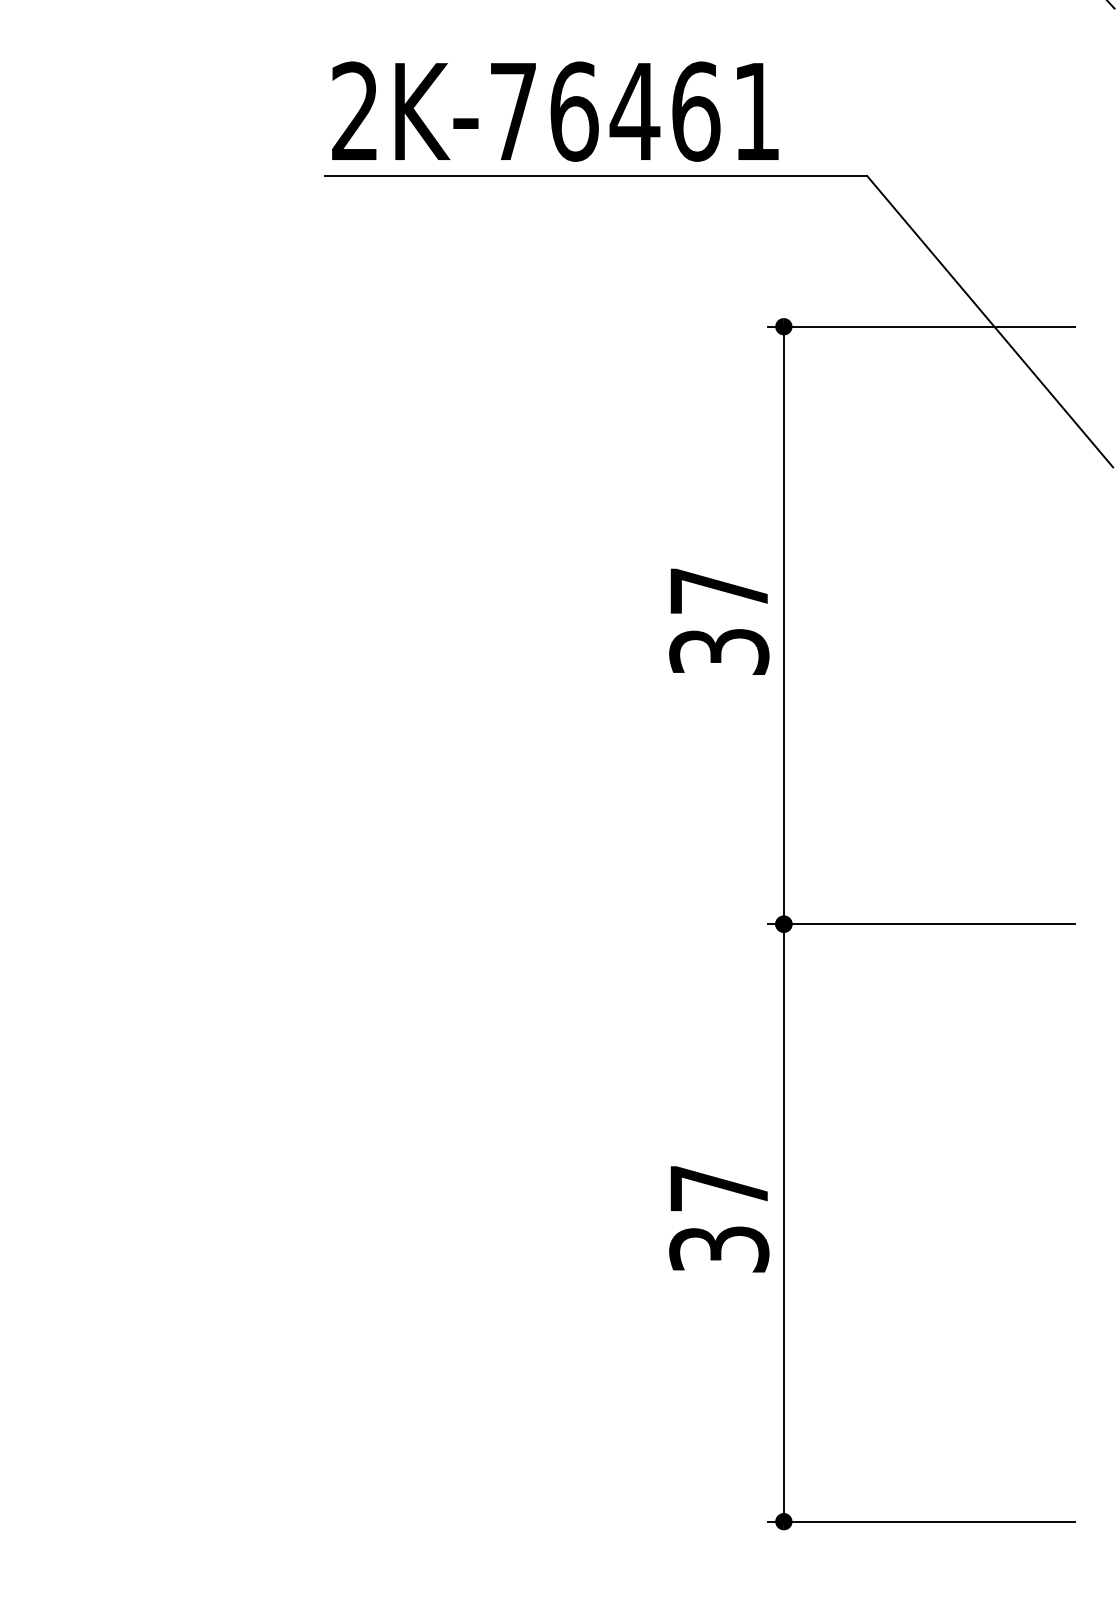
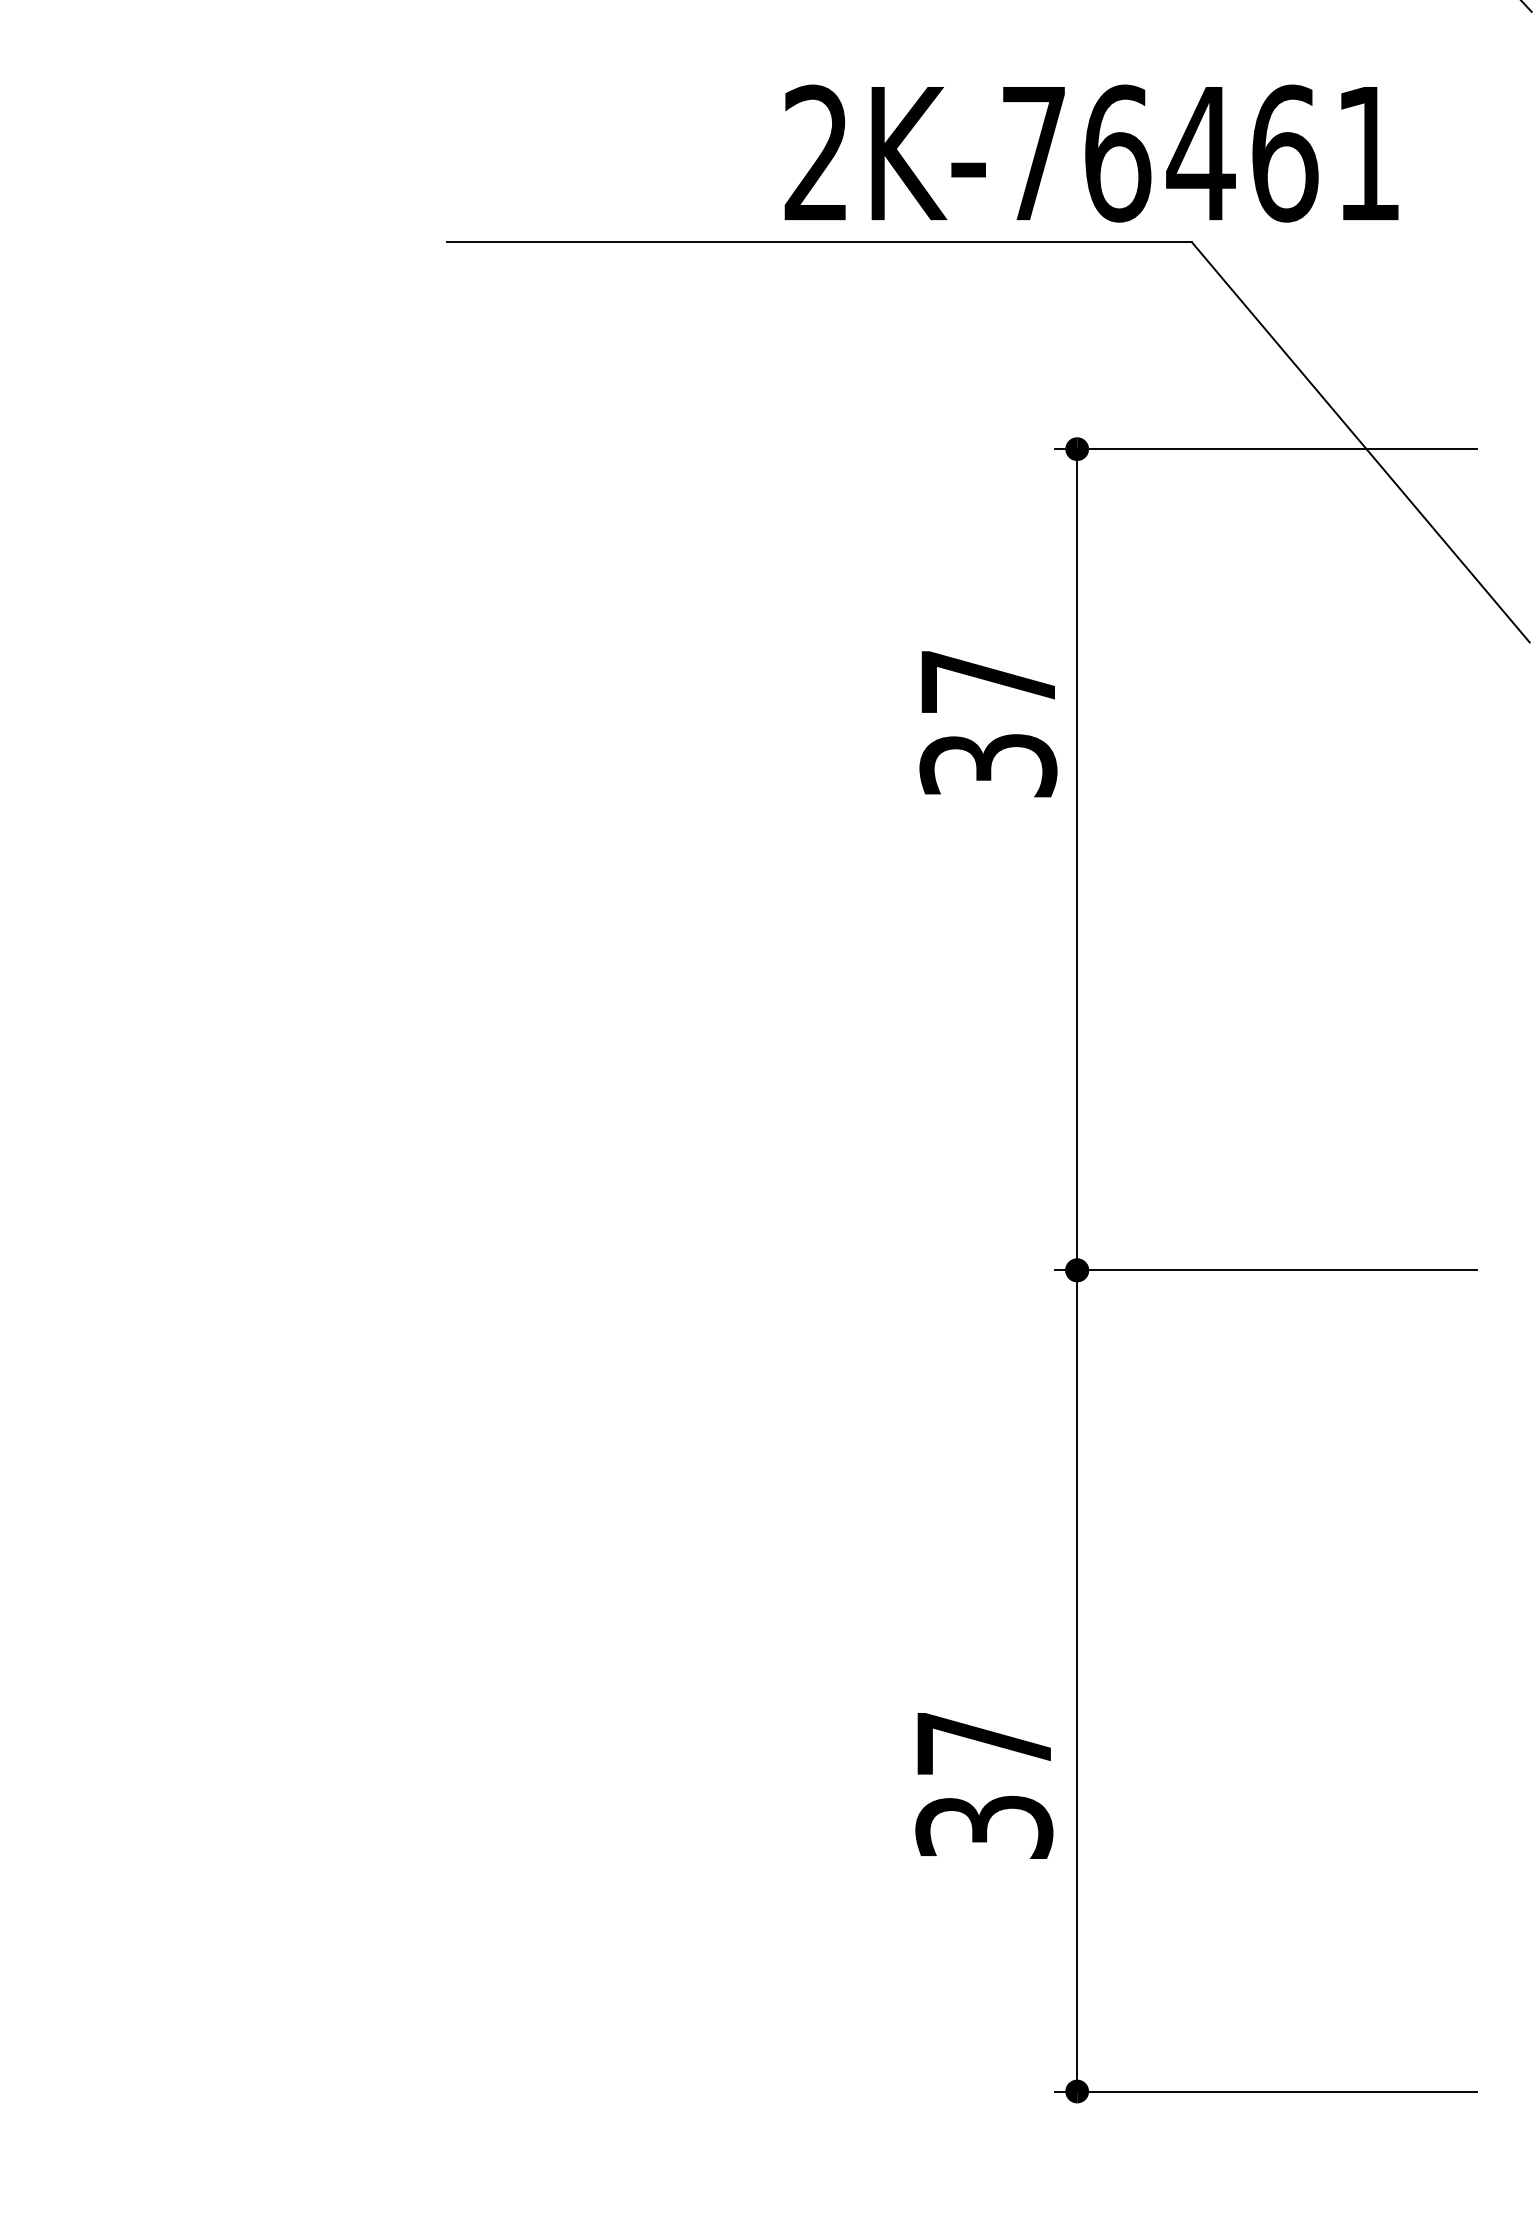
text: (555, 111) -> (1091, 153), moved
text: (719, 621) -> (988, 723), moved
text: (719, 1219) -> (984, 1786), moved

